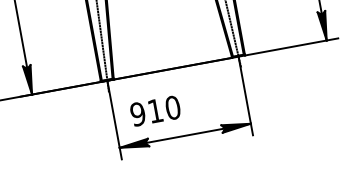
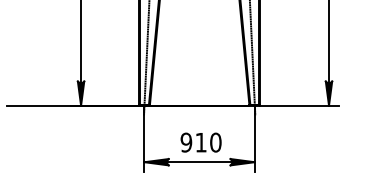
text: (154, 111) -> (200, 142), moved

